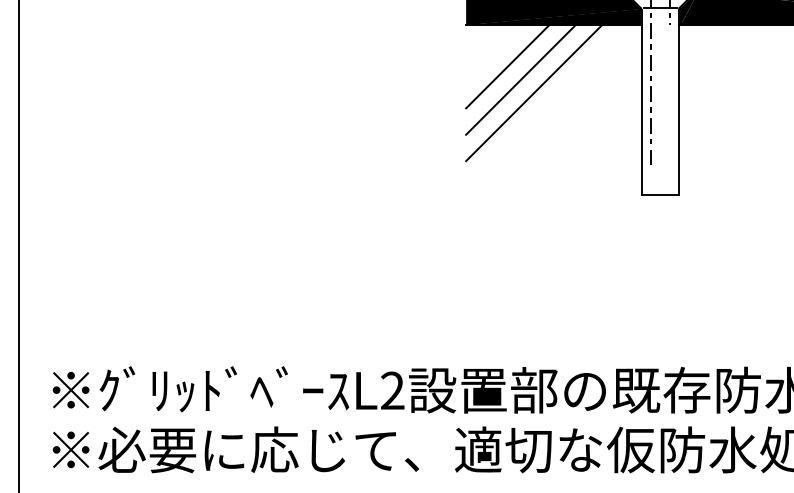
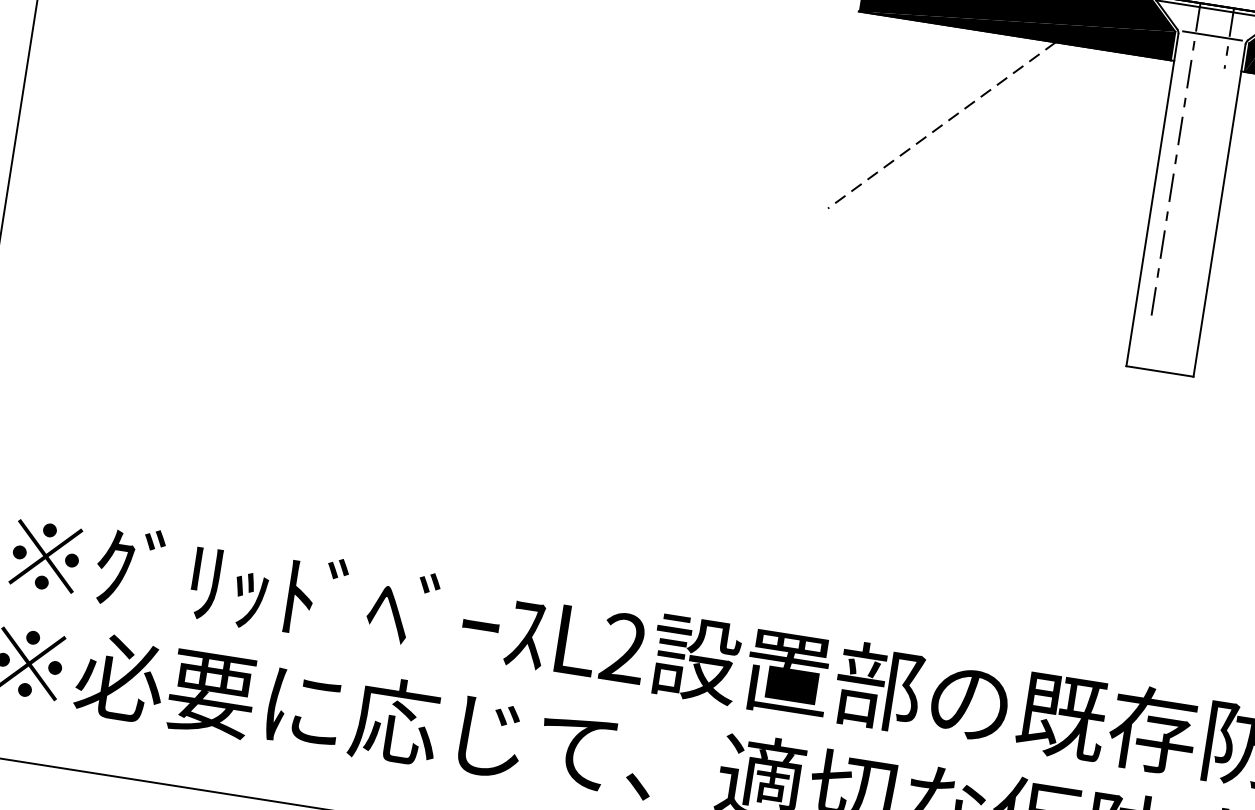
line: (507, 66) -> (921, 97), removed
line: (520, 80) -> (941, 126), solid -> dashed
line: (534, 93) -> (962, 153), removed

